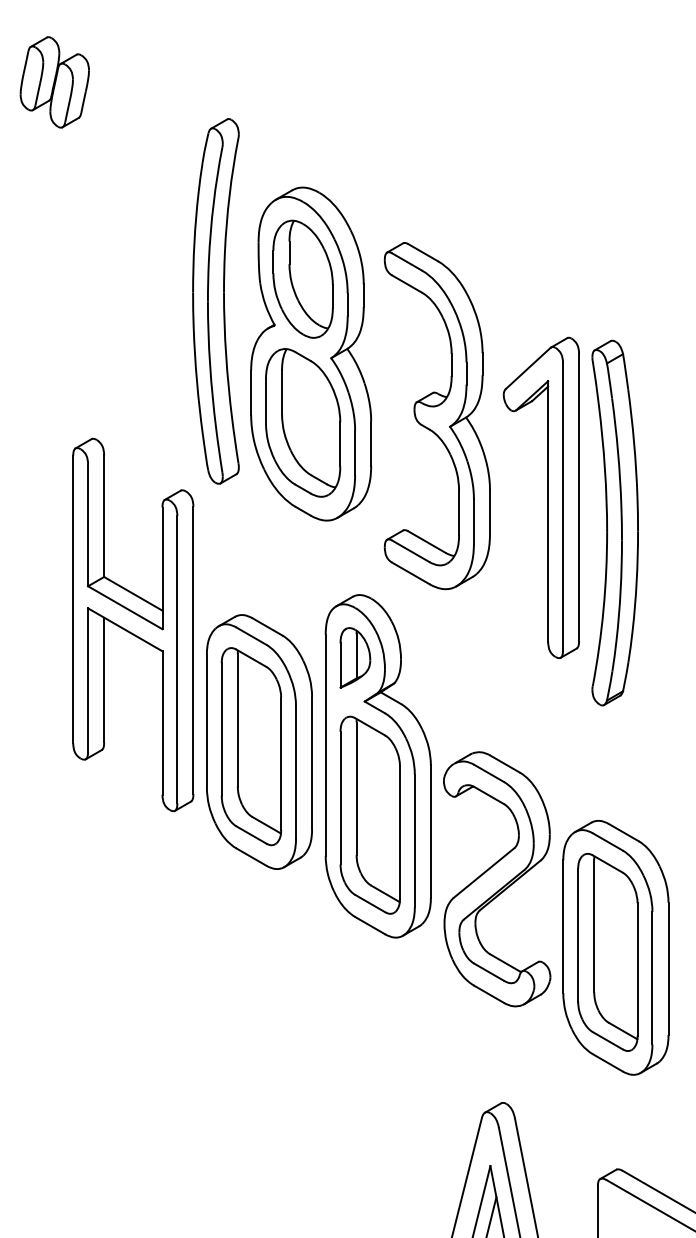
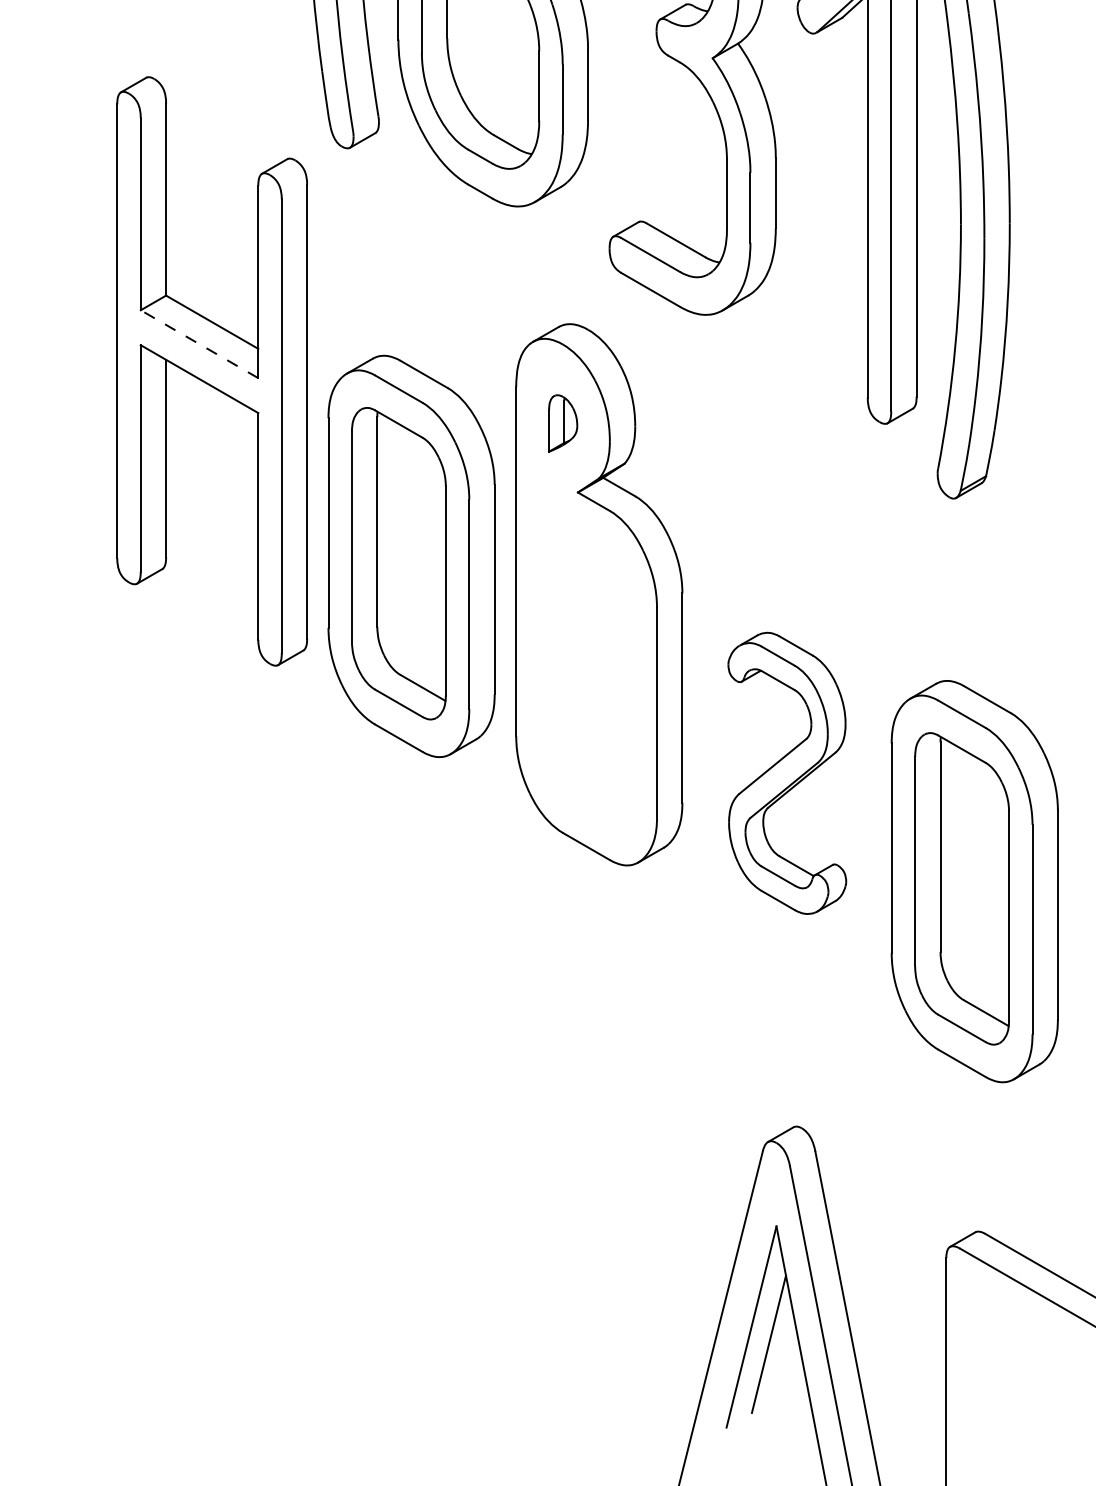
line: (125, 607) -> (199, 343), solid -> dashed
part: (355, 657) -> (563, 422), size x0.6
part: (369, 814) -> (585, 670), removed
part: (497, 879) -> (787, 773), size x0.7

